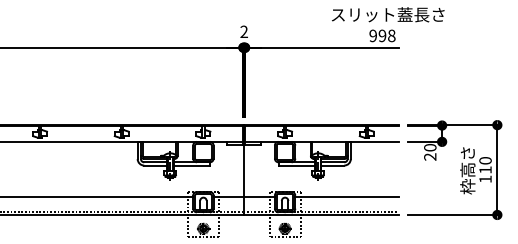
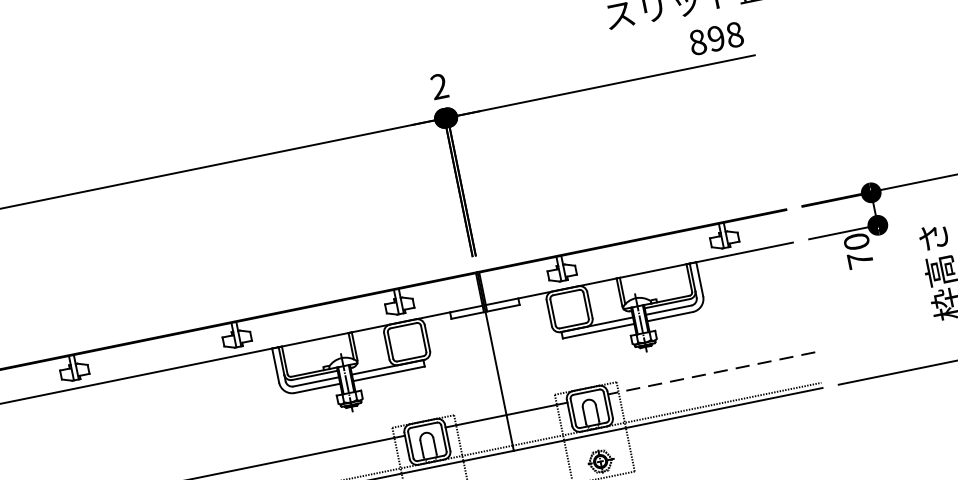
text: (373, 35) -> (698, 41), 998 -> 898
text: (430, 156) -> (860, 259), 20 -> 70
line: (346, 197) -> (710, 374), solid -> dashed

